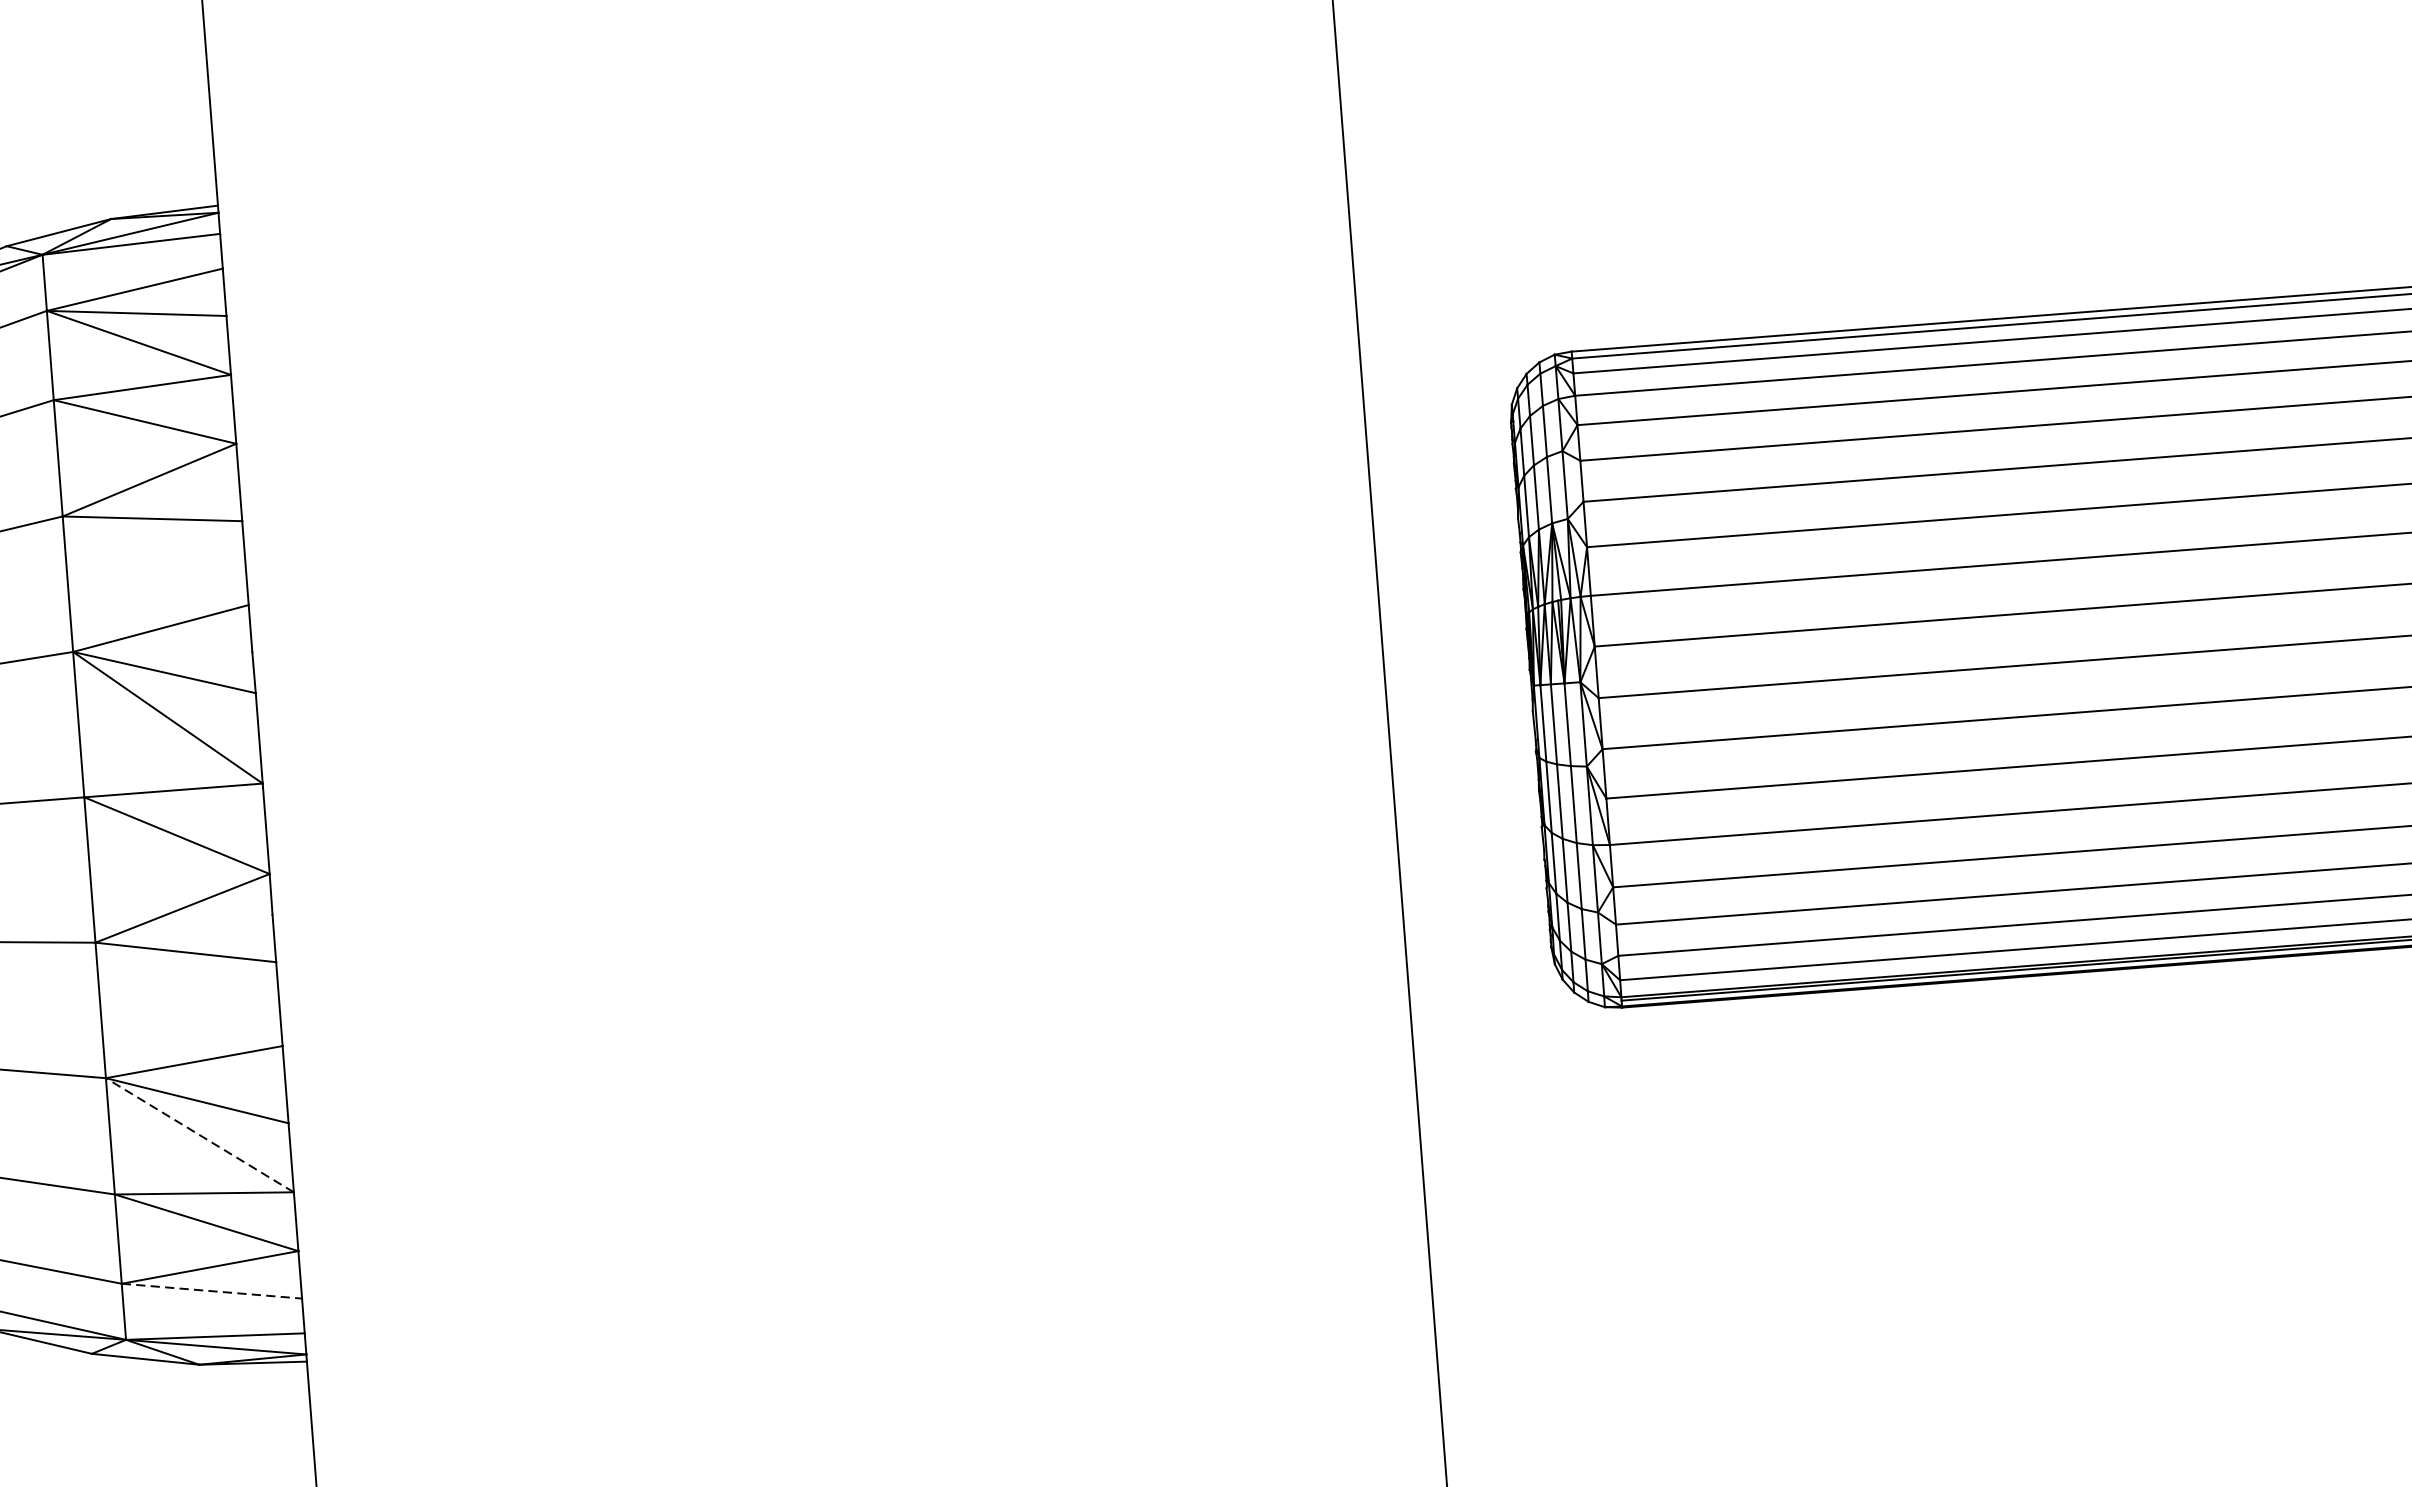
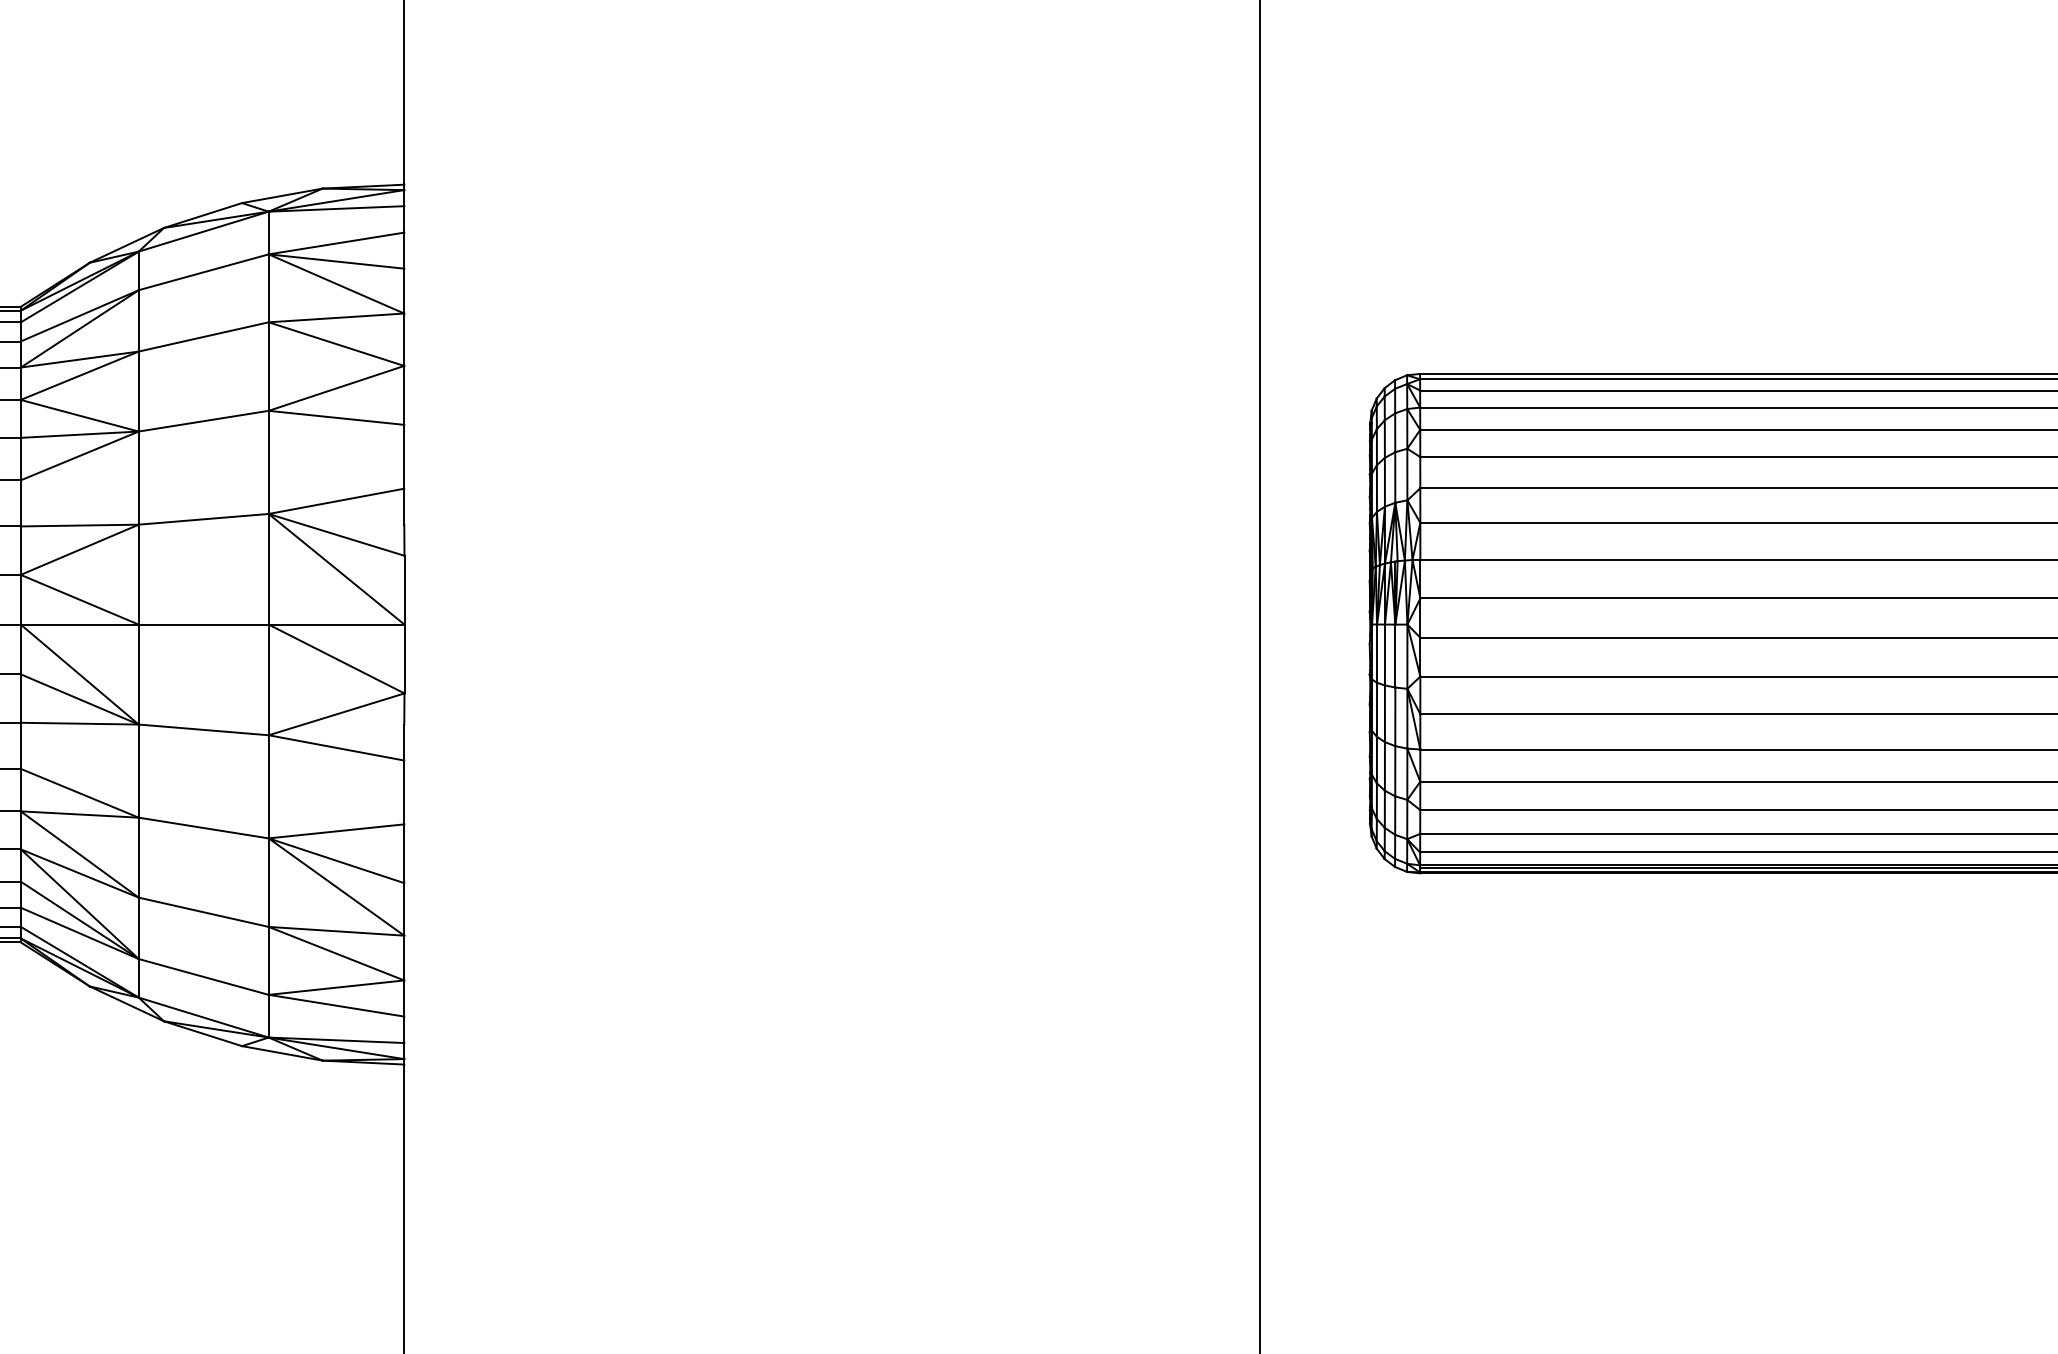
line: (199, 1134) -> (336, 886), dashed -> solid
line: (211, 1290) -> (336, 1005), dashed -> solid

